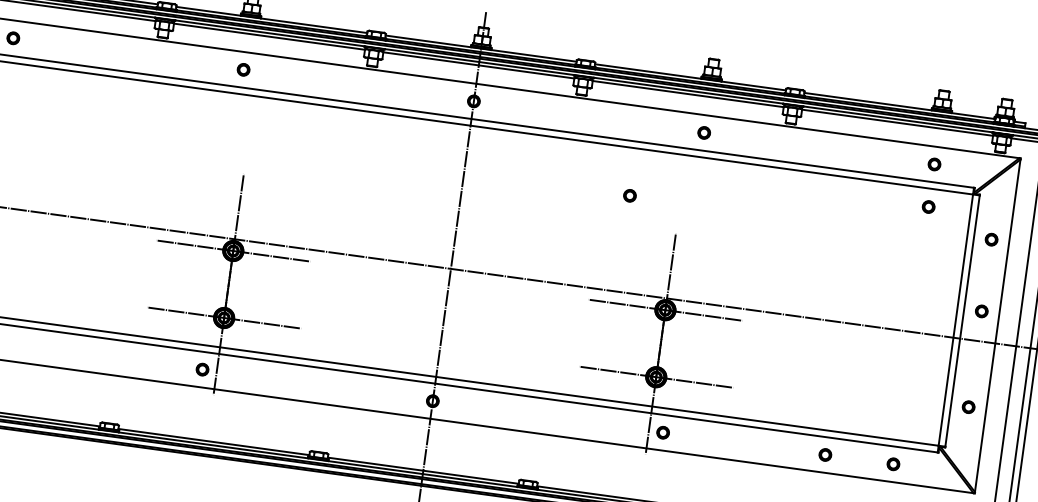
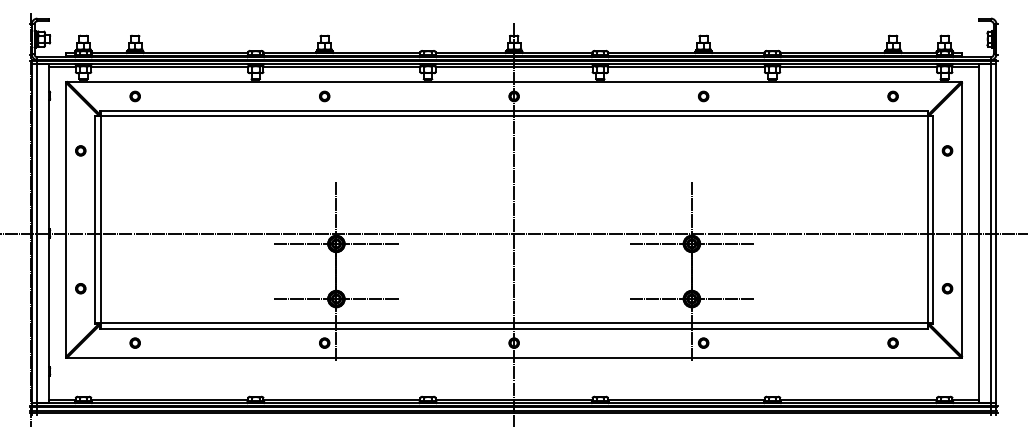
part: (629, 195) -> (650, 155), removed
part: (927, 206) -> (892, 131), removed
part: (981, 310) -> (947, 209), removed
part: (824, 454) -> (836, 342), removed

